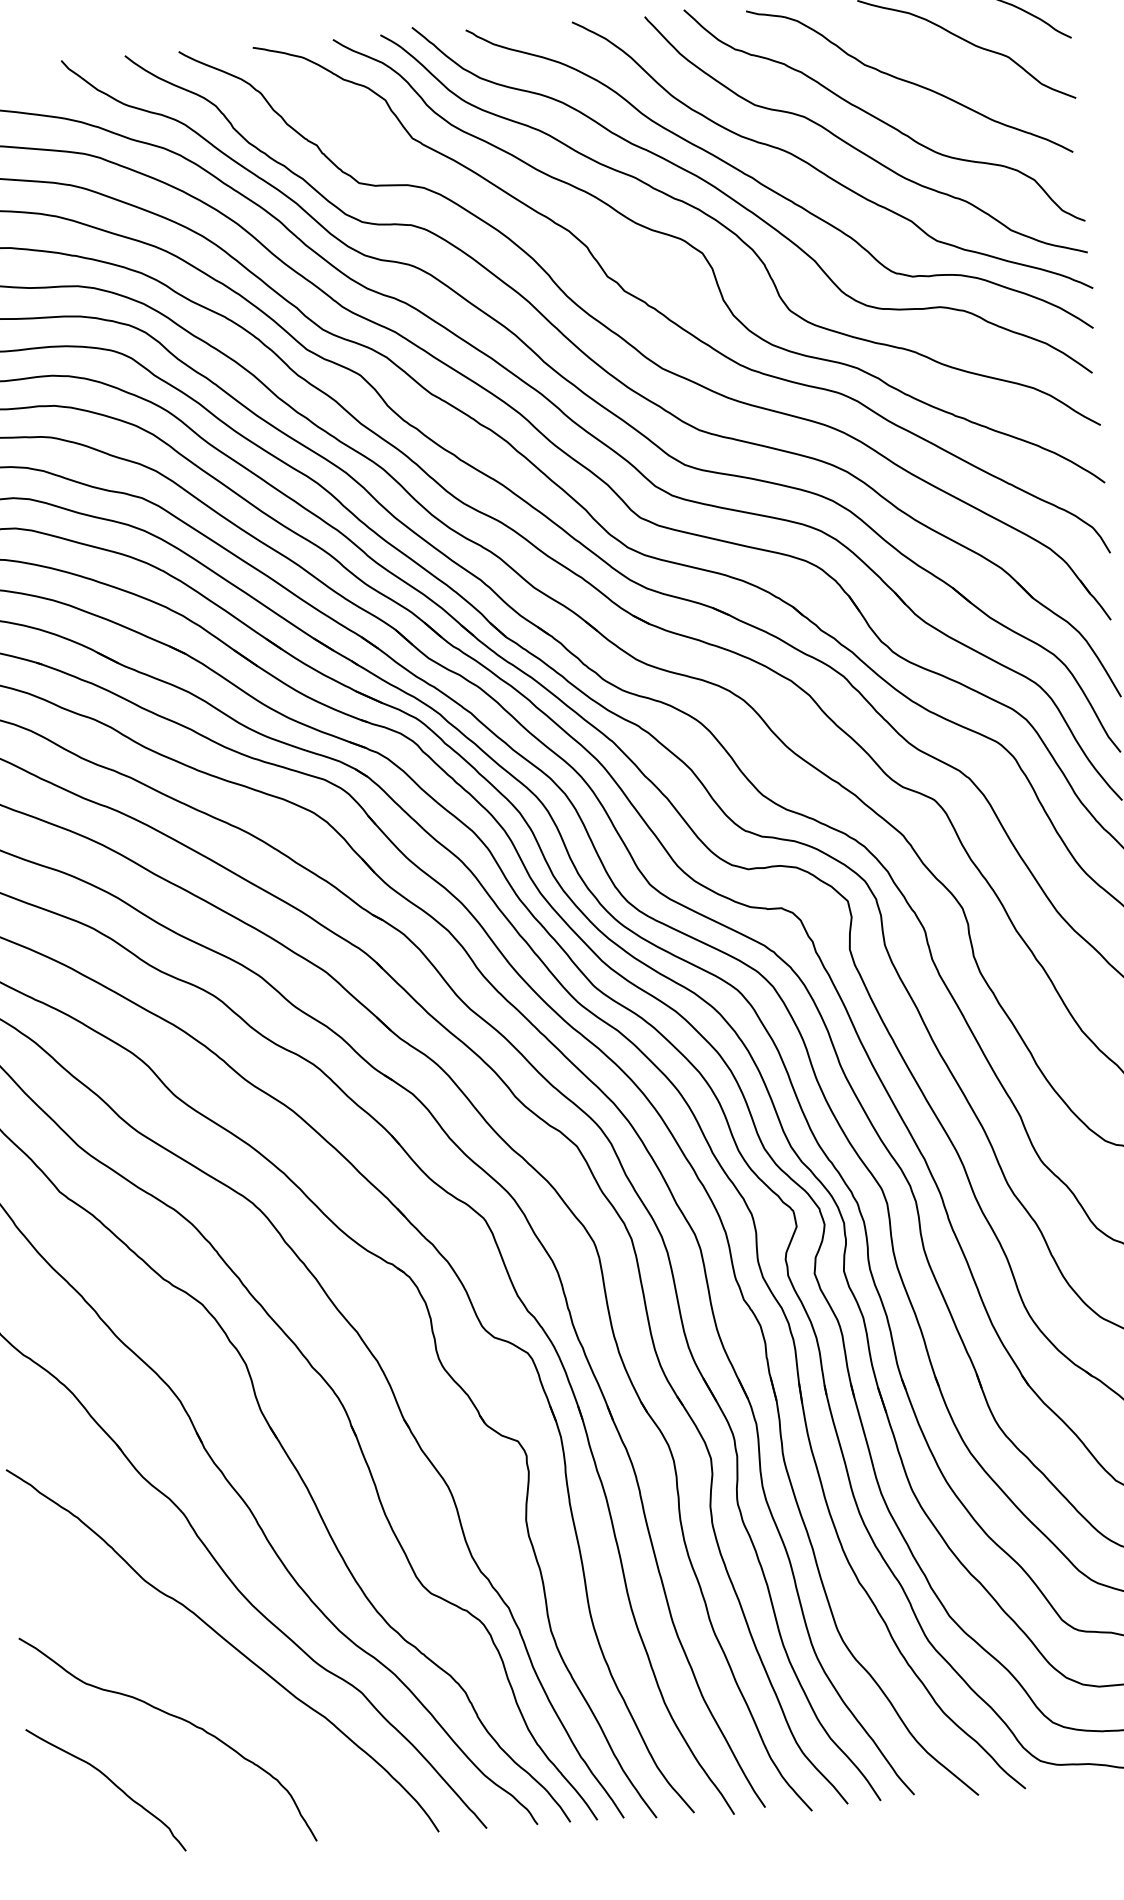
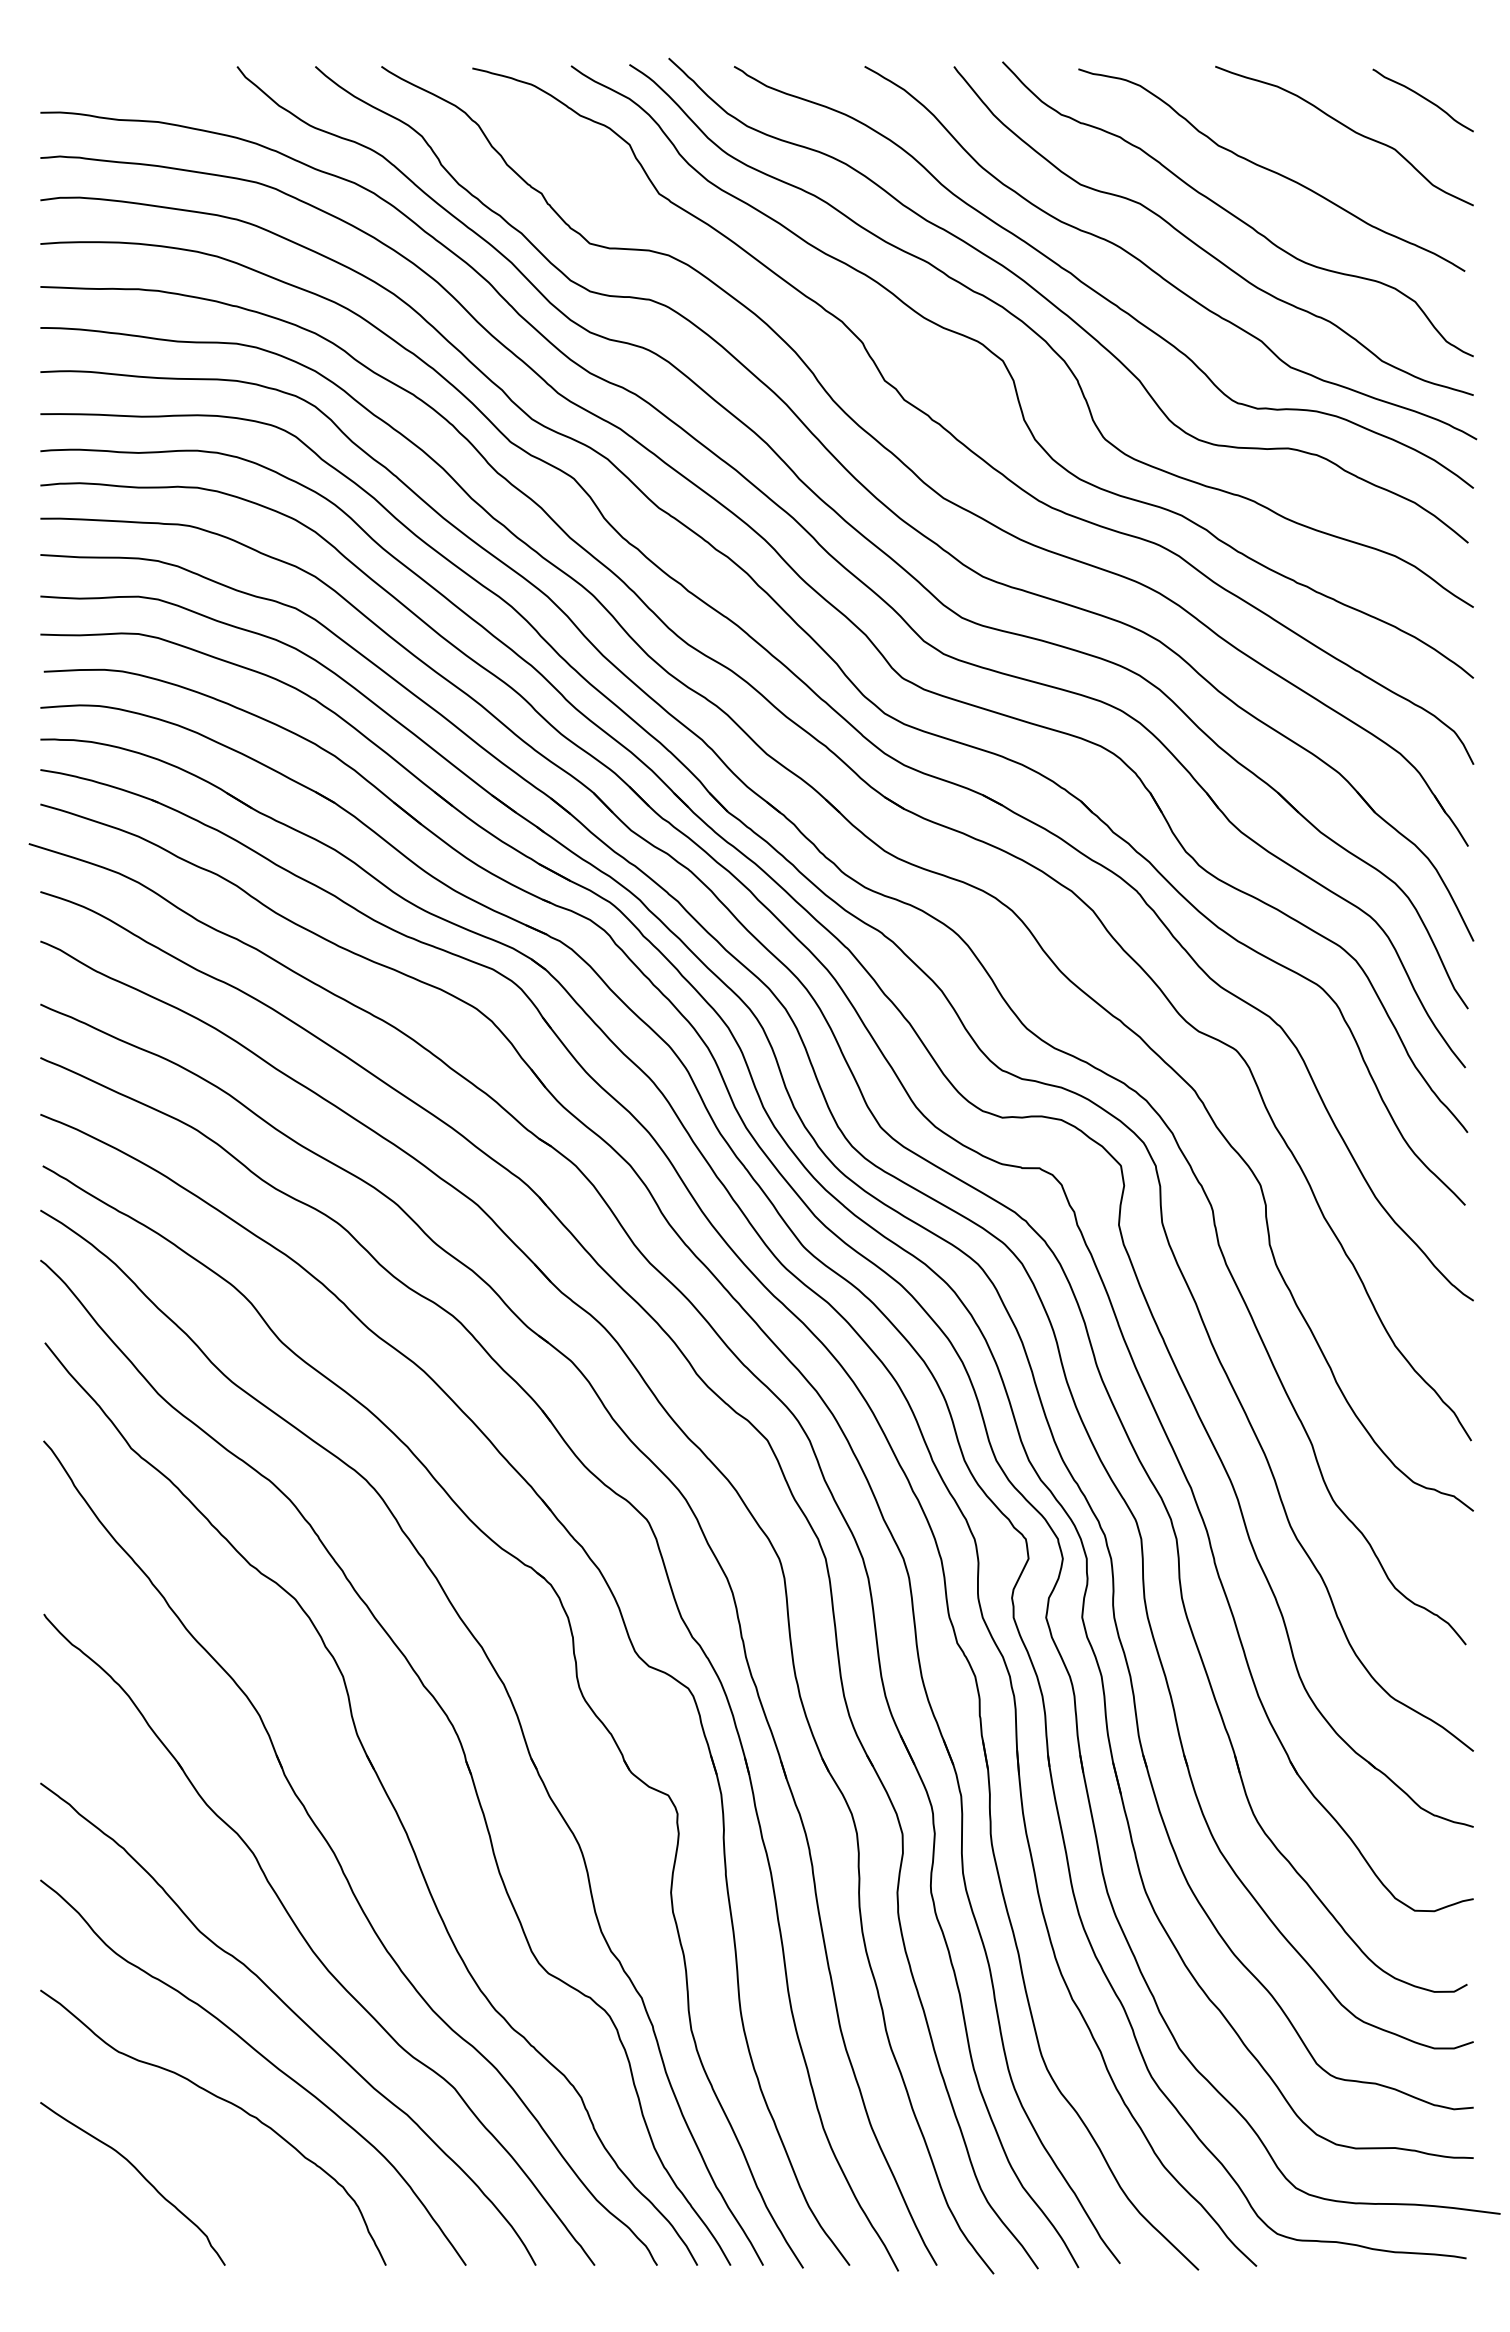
curve: (203, 1679) -> (262, 2057), added

